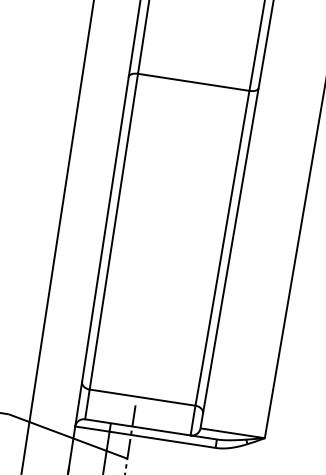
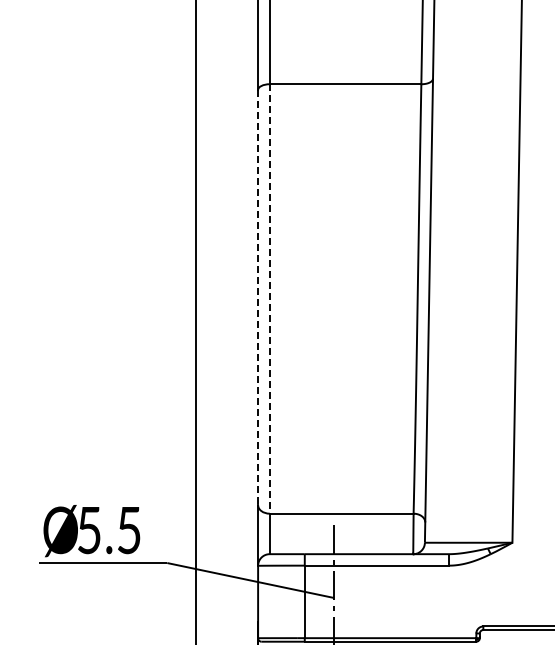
line: (105, 229) -> (258, 297), solid -> dashed
line: (113, 231) -> (269, 298), solid -> dashed

